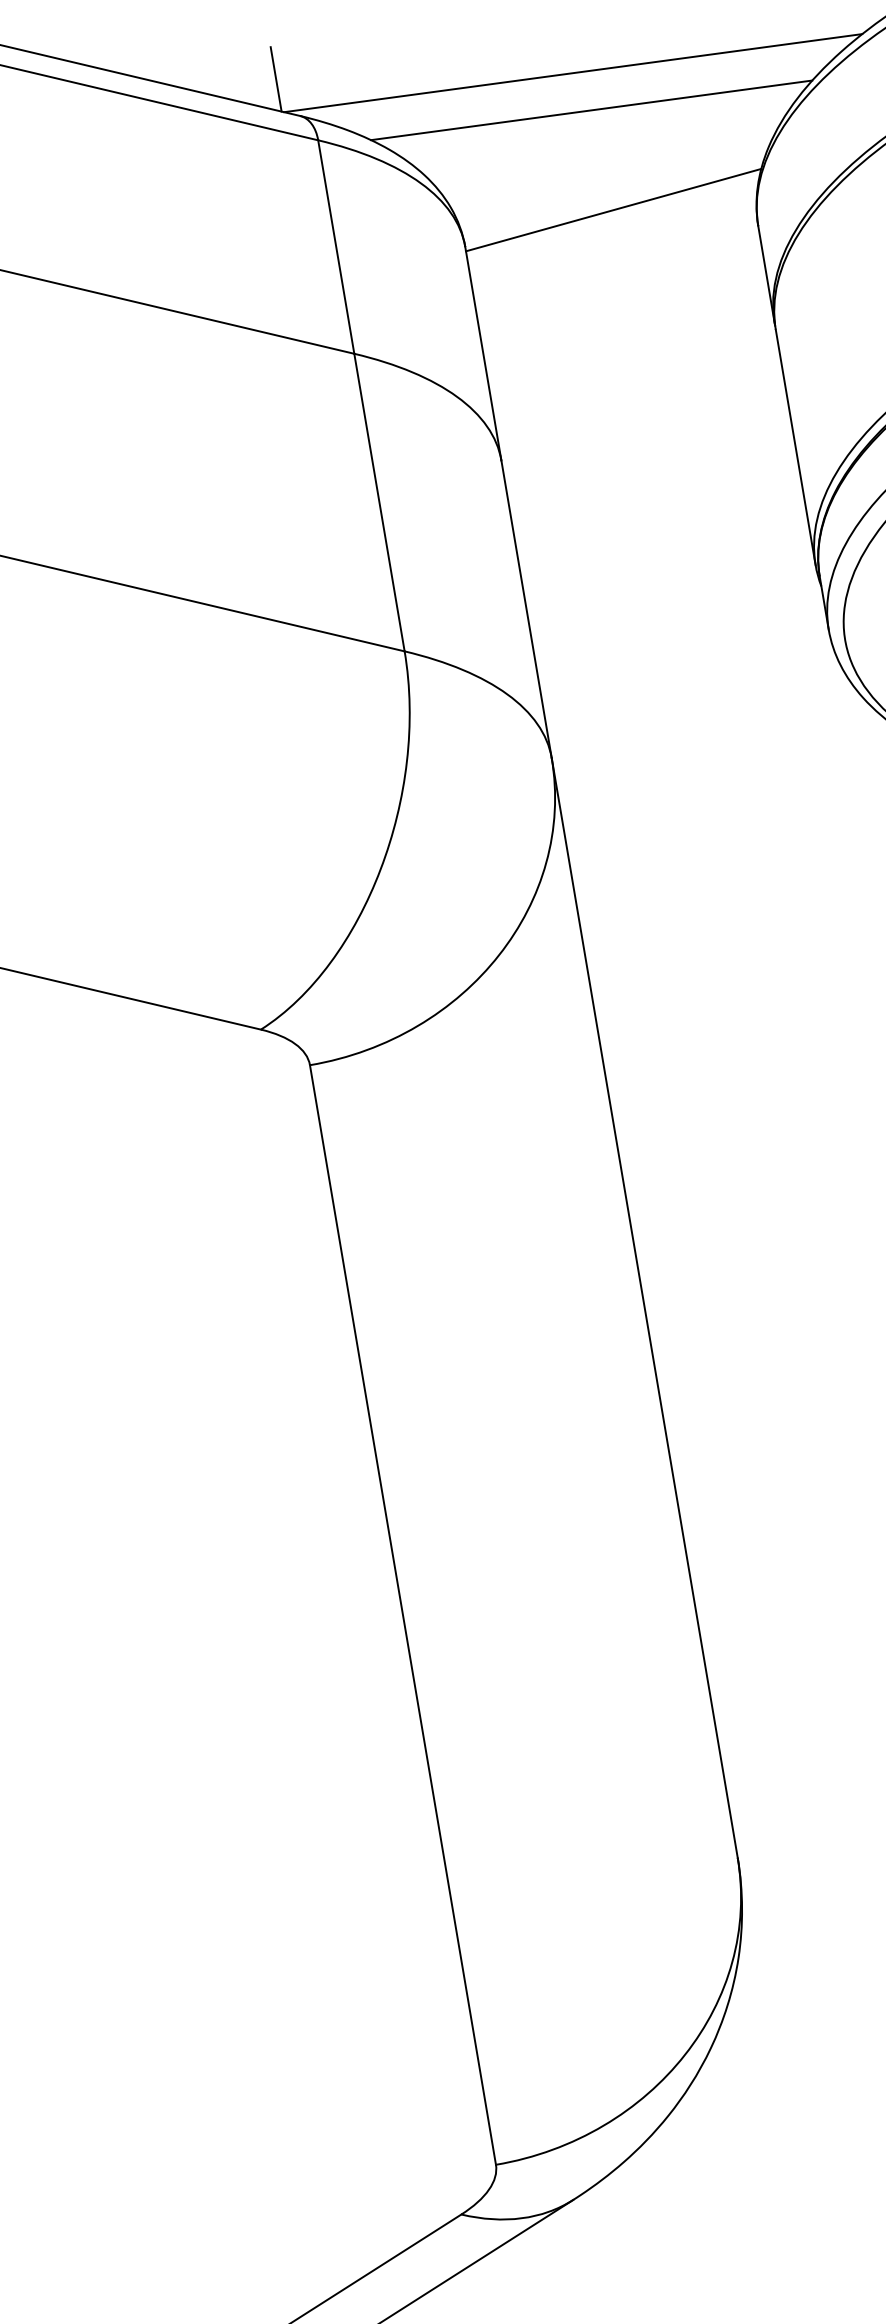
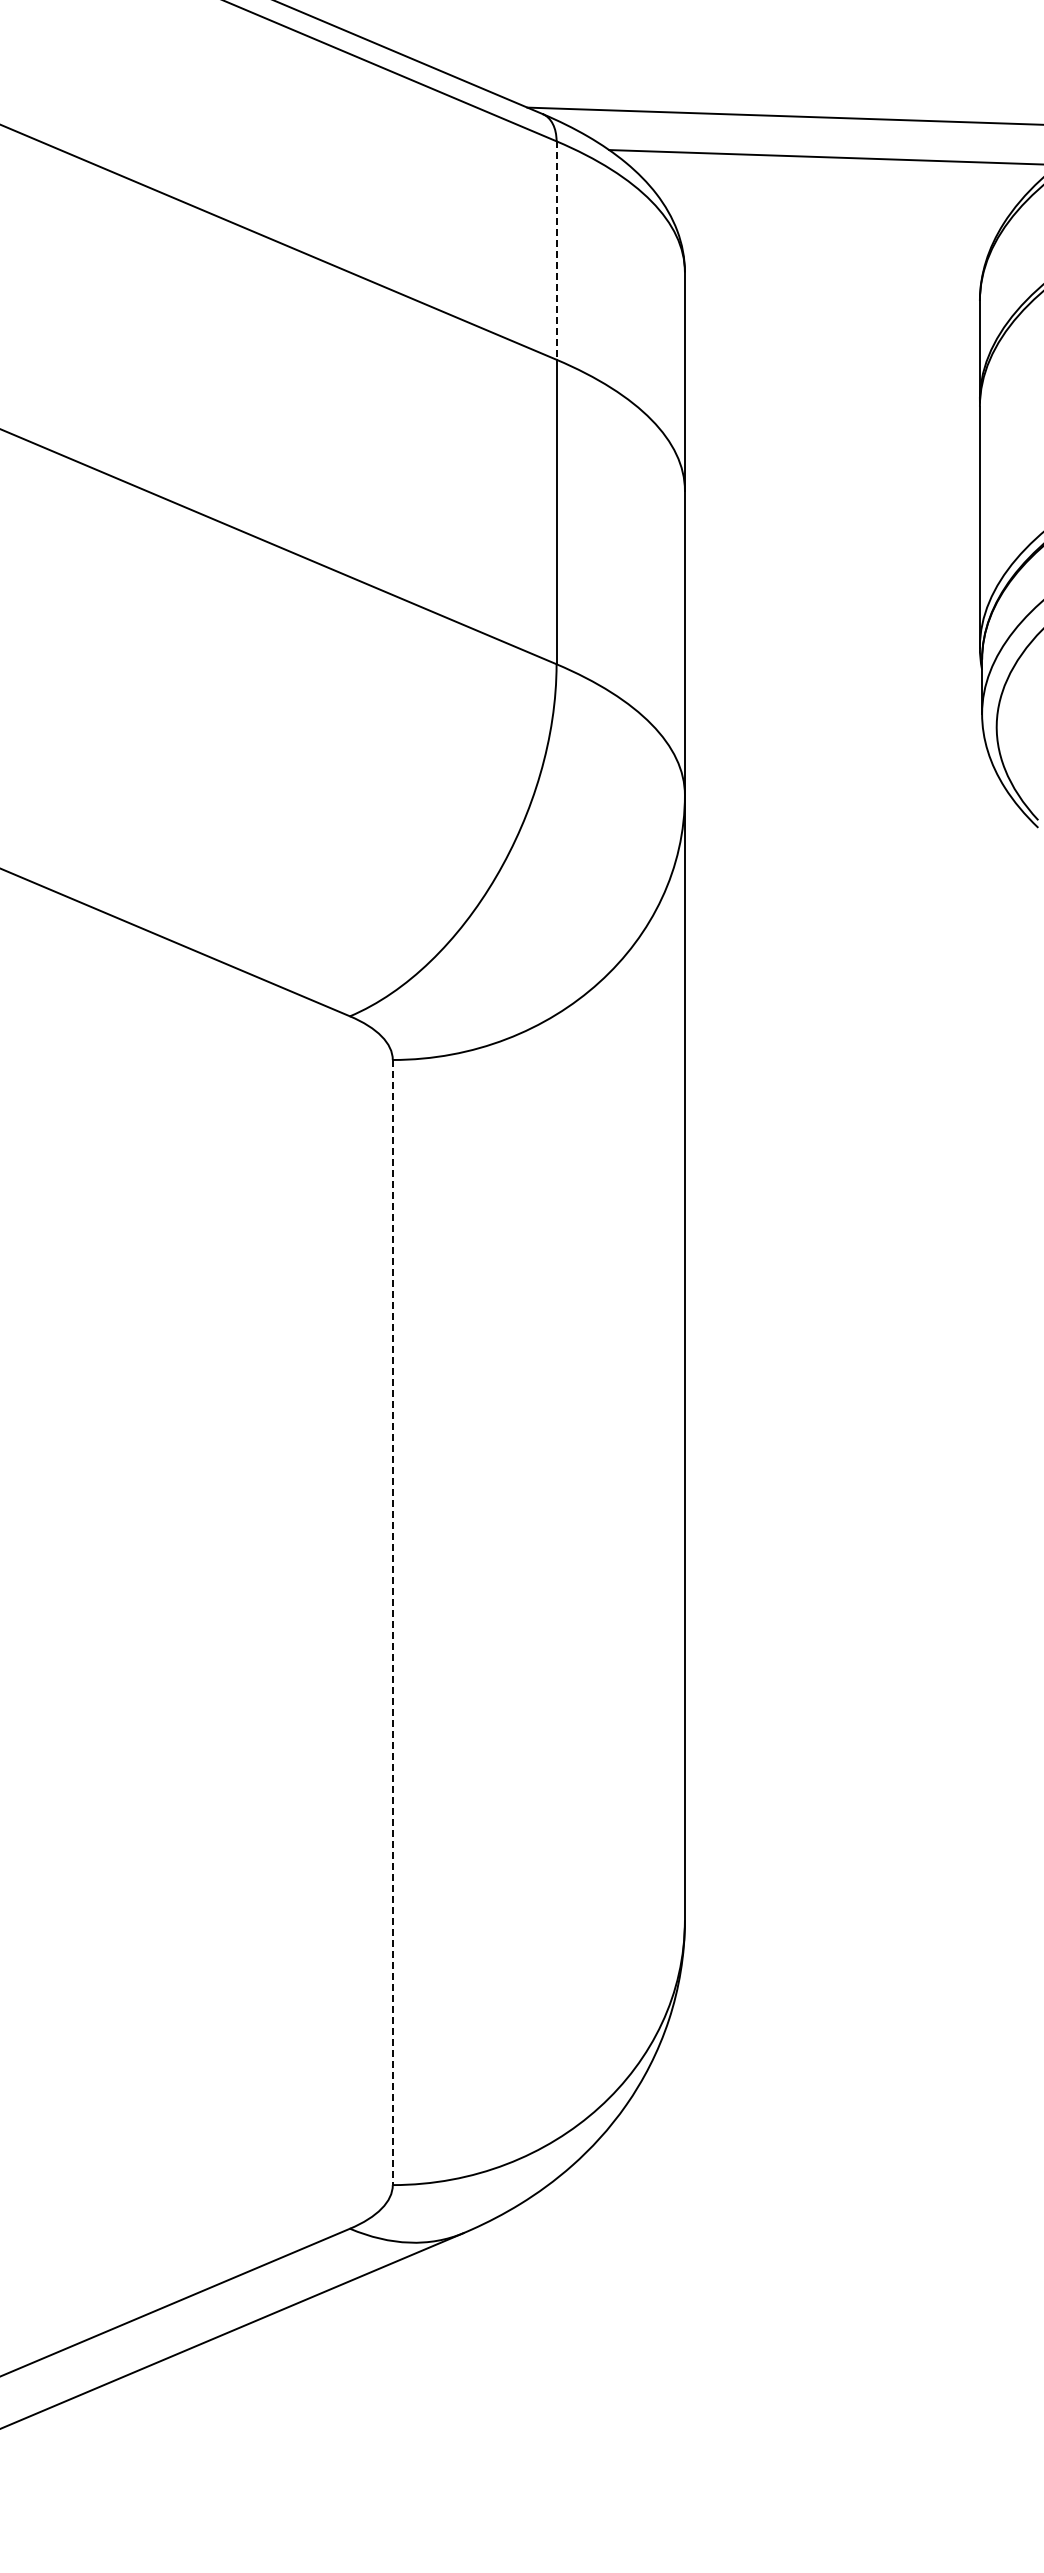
line: (276, 79) -> (525, 73), removed
line: (613, 210) -> (838, 260), removed
line: (336, 247) -> (556, 251), solid -> dashed
line: (402, 1615) -> (392, 1622), solid -> dashed

